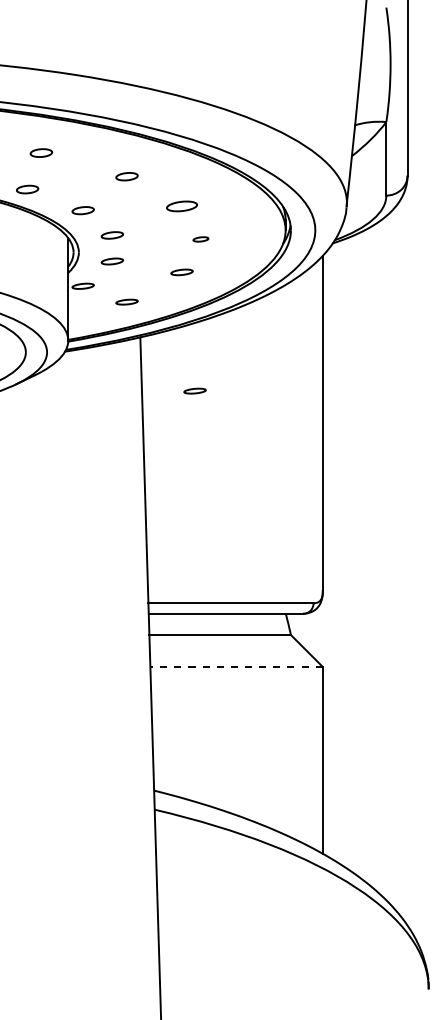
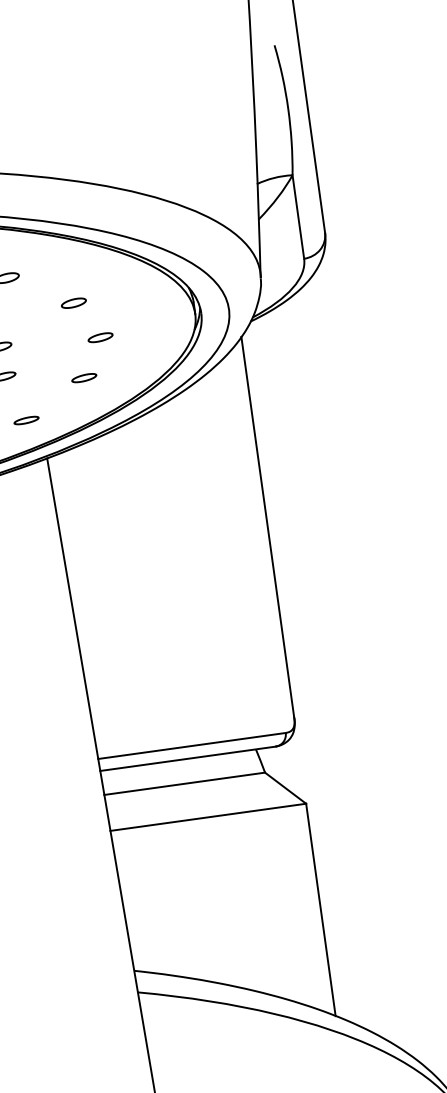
part: (181, 206) -> (73, 303), size x0.71
part: (200, 239) -> (100, 337), size x1.43
part: (194, 390) -> (117, 510), removed
line: (236, 666) -> (208, 816), dashed -> solid

